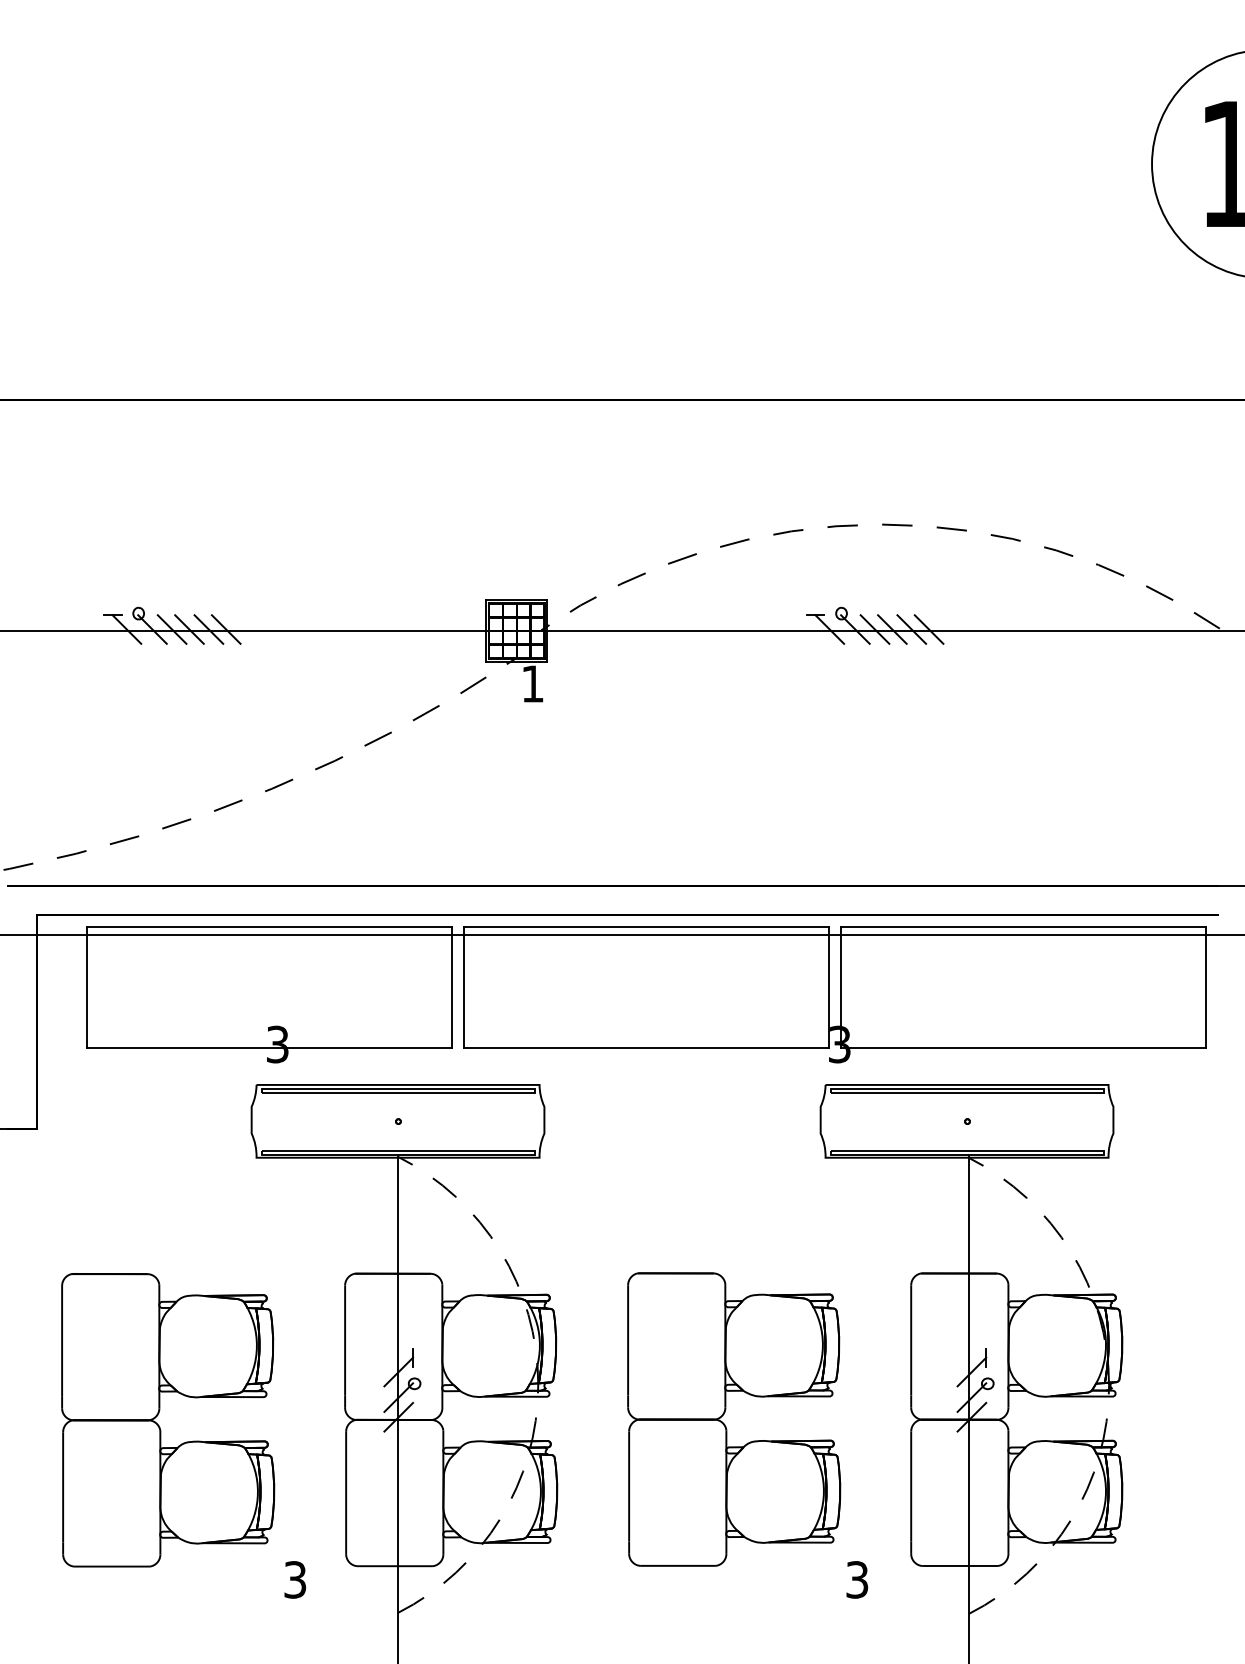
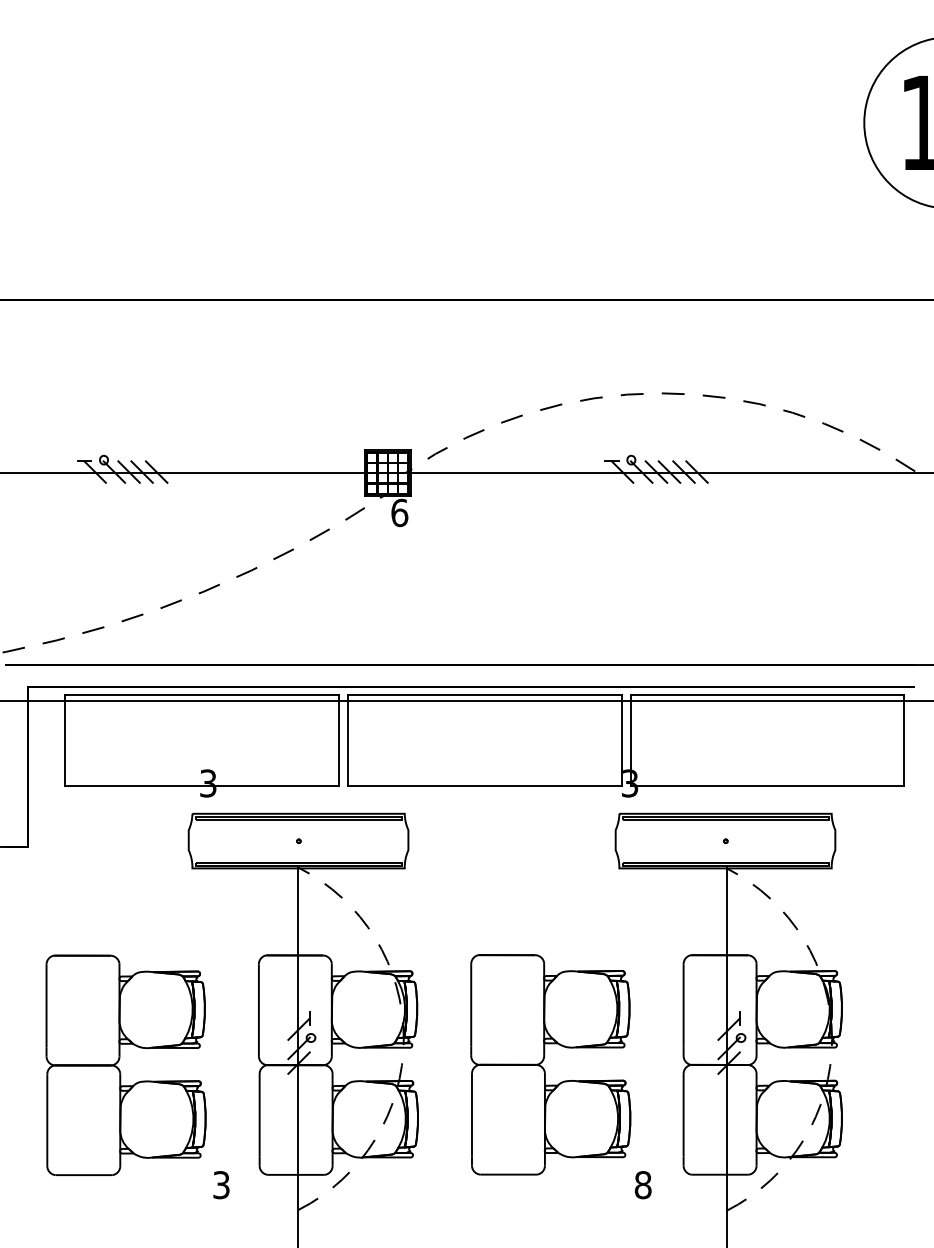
line: (225, 629) -> (169, 472), removed
text: (532, 683) -> (399, 512), 1 -> 6
text: (857, 1579) -> (643, 1184), 3 -> 8

